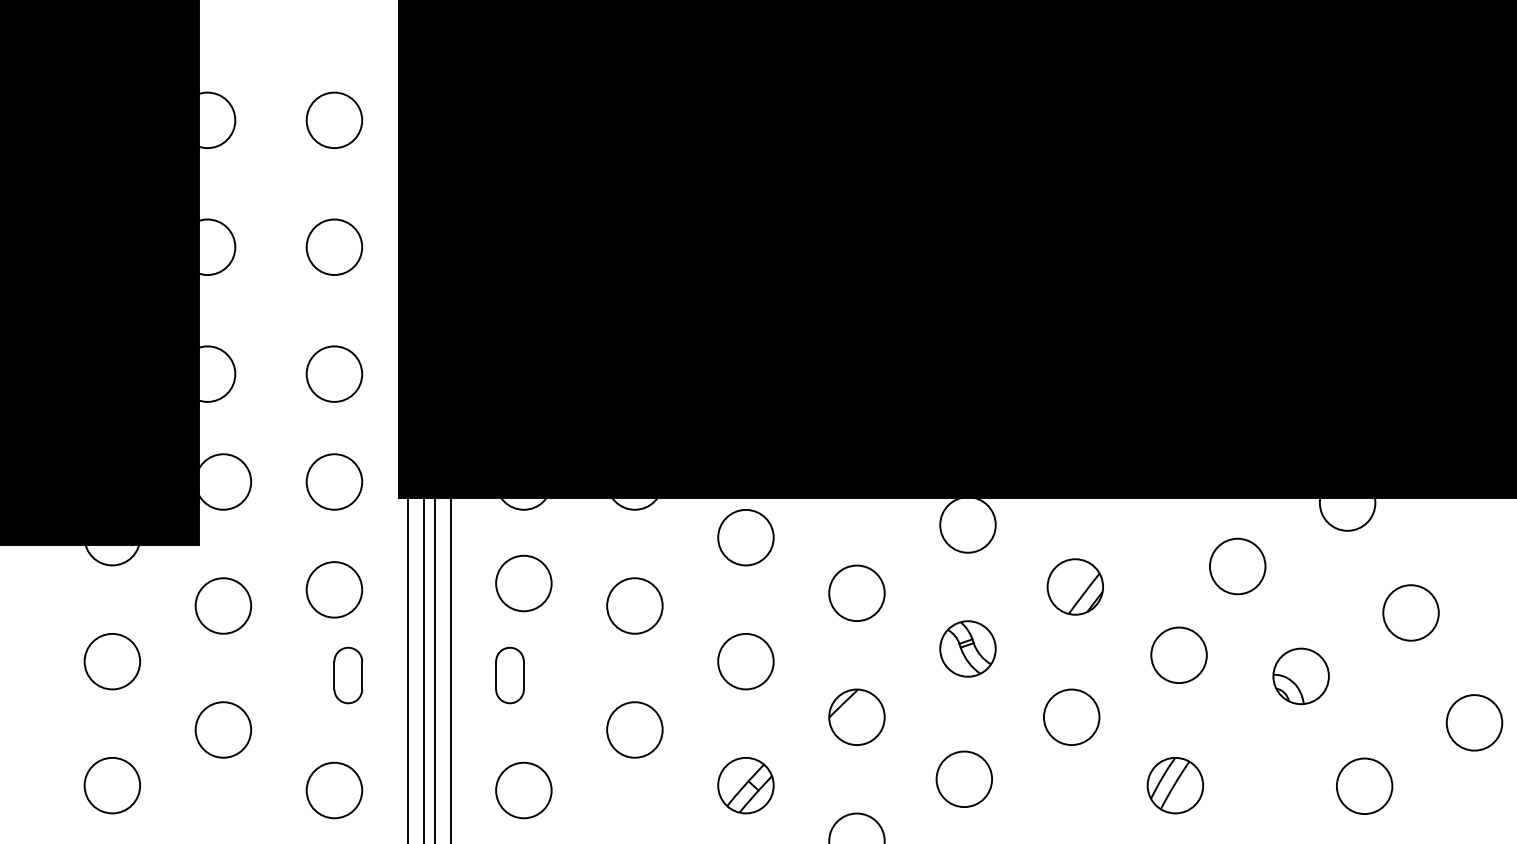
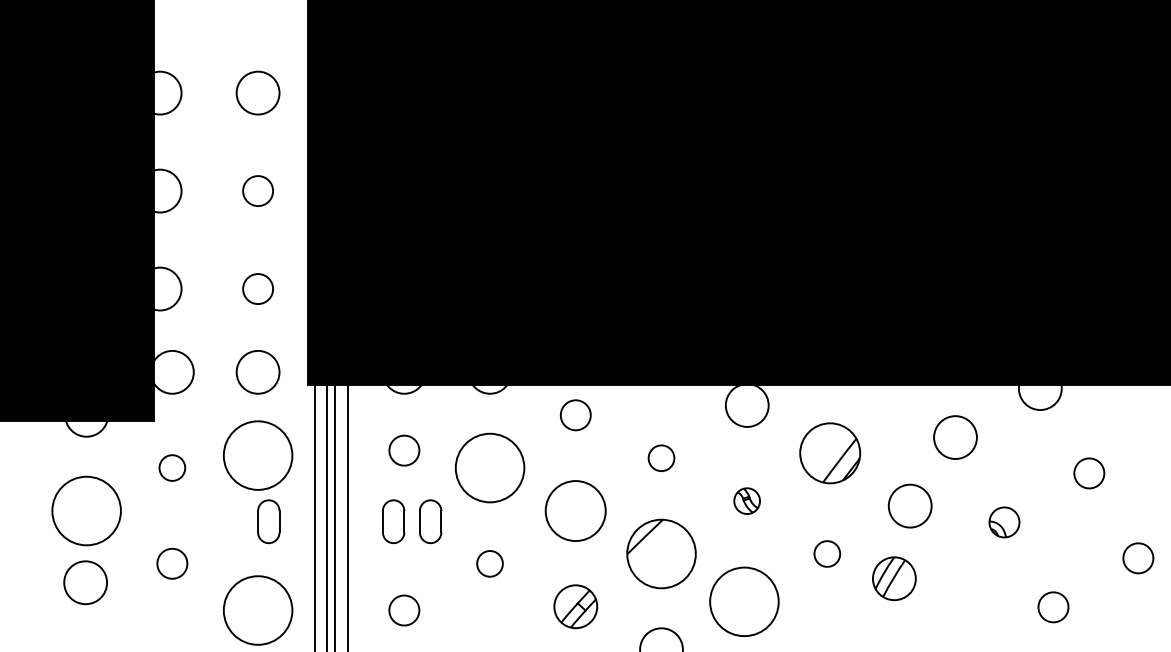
circle: (333, 246) -> (257, 190), size x0.7
circle: (333, 373) -> (257, 288), size x0.7
circle: (745, 536) -> (575, 414), size x0.7
circle: (524, 583) -> (404, 450), size x0.7
part: (1074, 587) -> (829, 453), size x1.4
circle: (333, 589) -> (257, 455), size x1.6
circle: (856, 592) -> (661, 457), size x0.6
circle: (222, 605) -> (171, 467), size x0.6
circle: (634, 605) -> (489, 467), size x1.6
circle: (1409, 613) -> (1088, 473), size x0.7
part: (967, 648) -> (746, 500), size x0.6
circle: (112, 660) -> (86, 510), size x1.6
circle: (745, 660) -> (575, 510), size x1.4
part: (557, 675) -> (430, 521), added
part: (1301, 676) -> (1004, 522), size x0.7
part: (856, 716) -> (661, 553), size x1.6
circle: (1070, 716) -> (826, 553), size x0.6
circle: (1474, 723) -> (1138, 558), size x0.7
circle: (222, 729) -> (171, 563), size x0.7
circle: (634, 729) -> (489, 563), size x0.6
circle: (963, 778) -> (743, 601), size x1.6
circle: (112, 785) -> (85, 582), moved
part: (1175, 785) -> (894, 578), moved
circle: (1364, 786) -> (1053, 607), size x0.7
circle: (333, 790) -> (257, 610), size x1.6
circle: (522, 790) -> (403, 610), size x0.7

